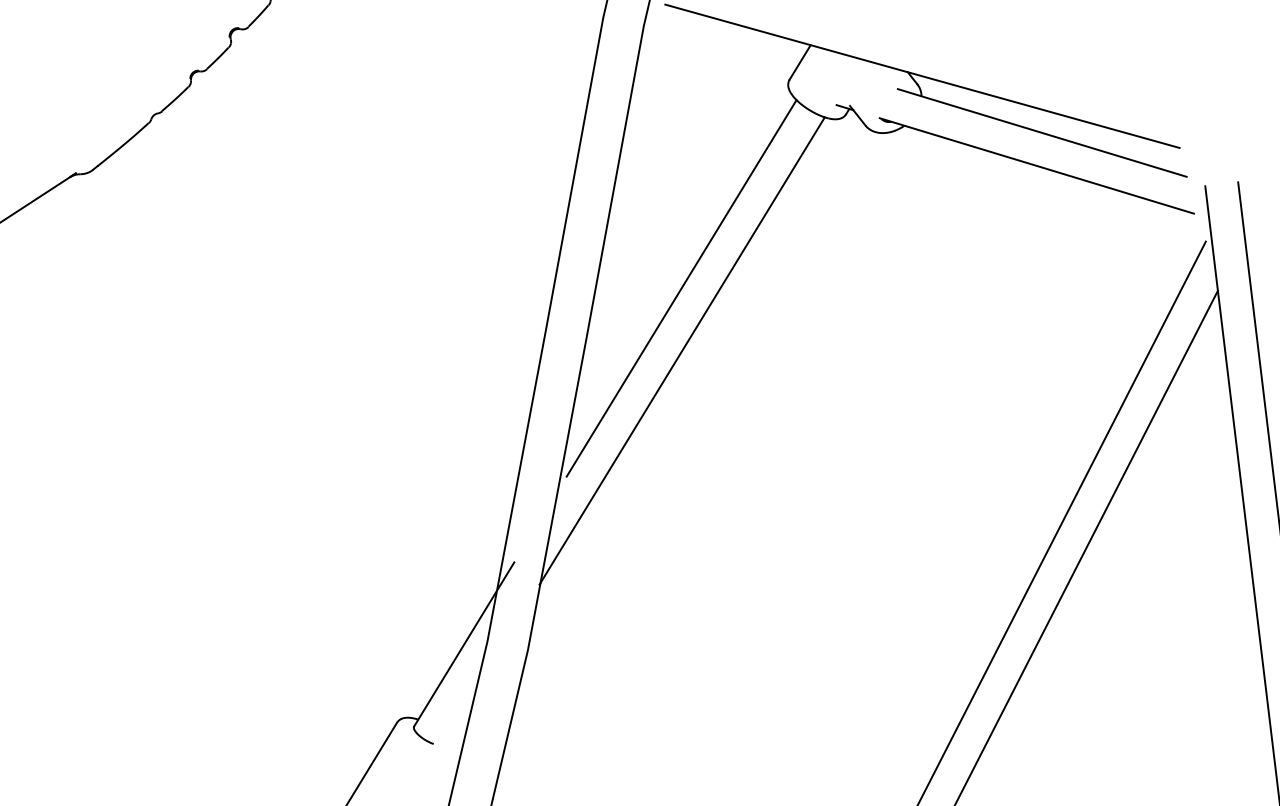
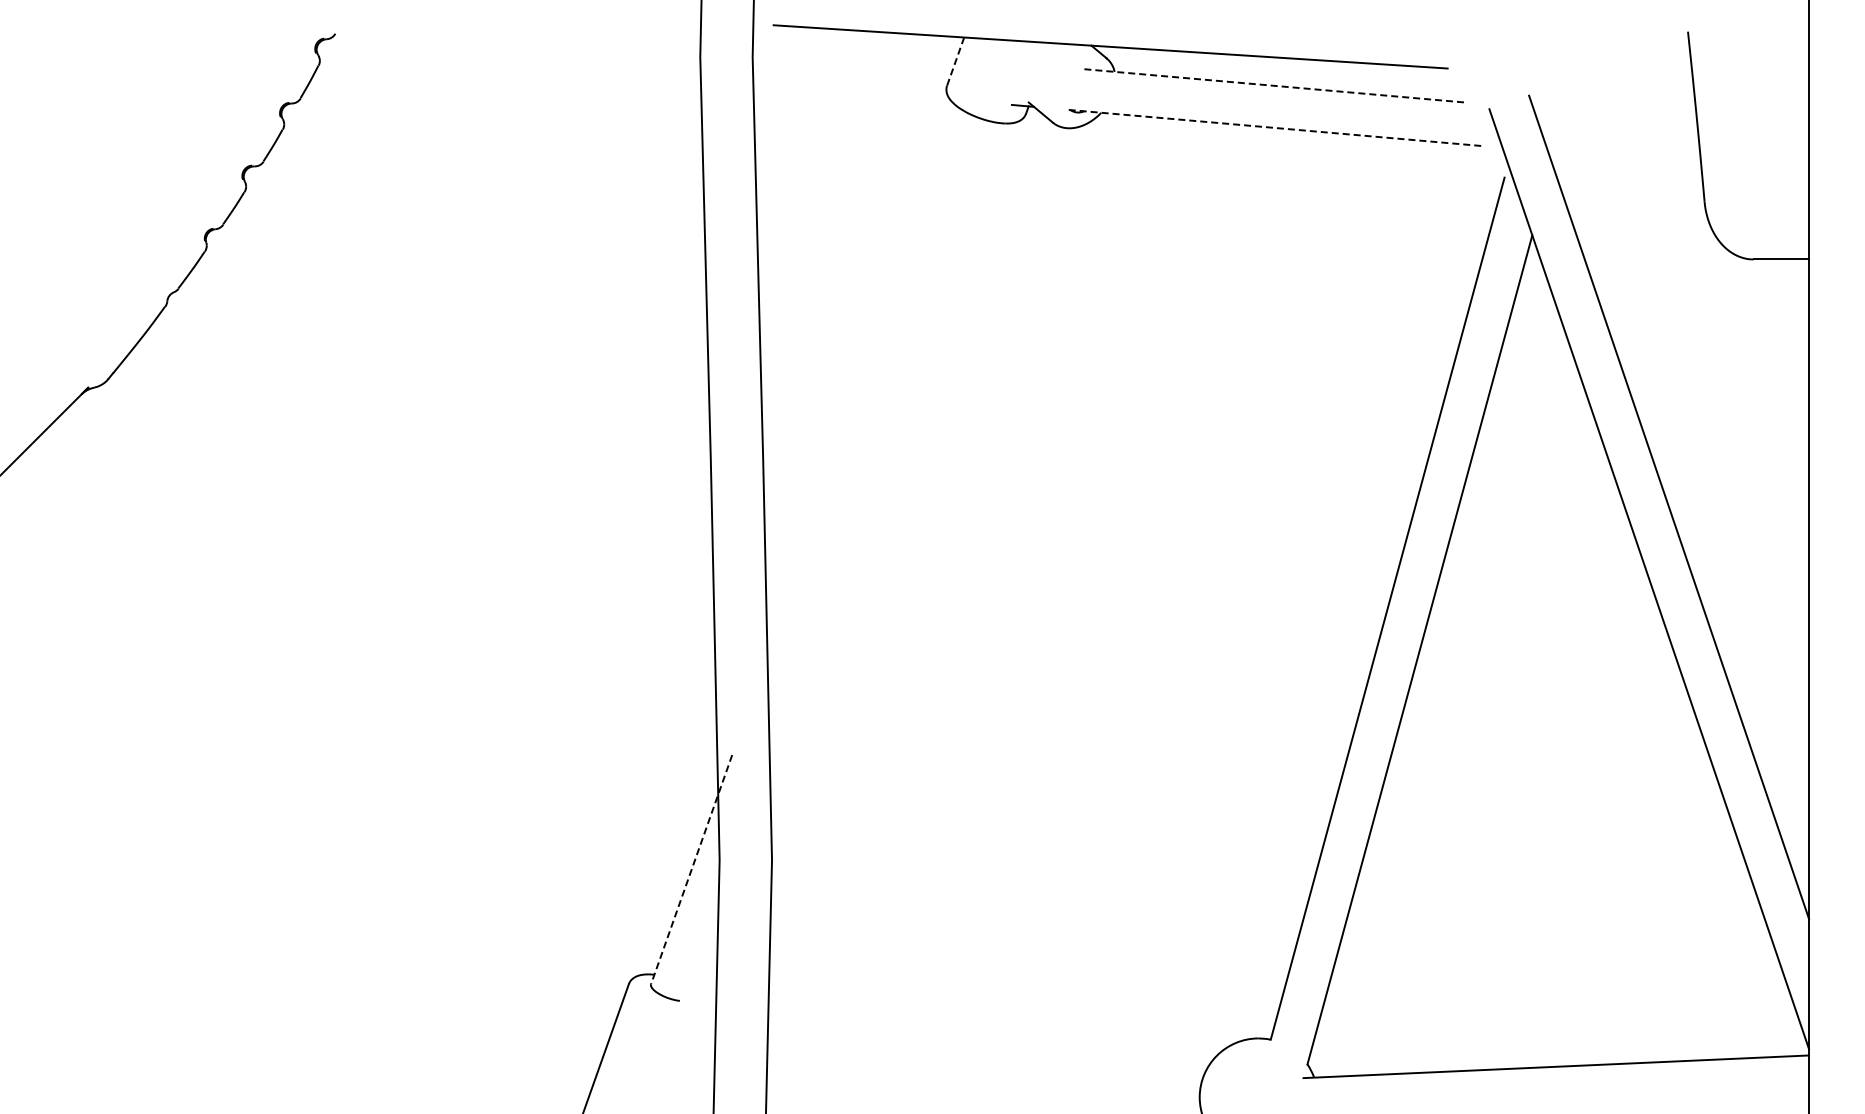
line: (800, 62) -> (955, 61), solid -> dashed
line: (1042, 132) -> (1273, 85), solid -> dashed
line: (1036, 166) -> (1275, 128), solid -> dashed
line: (681, 288) -> (867, 372), removed
line: (681, 350) -> (884, 449), removed
line: (464, 644) -> (691, 869), solid -> dashed

